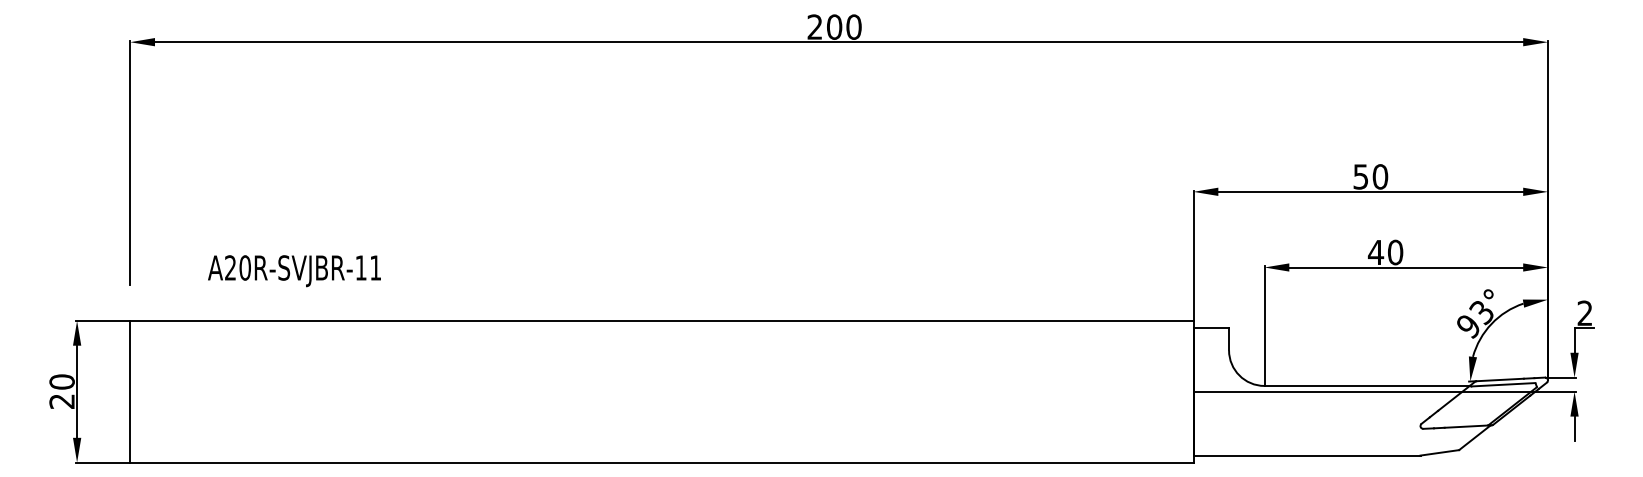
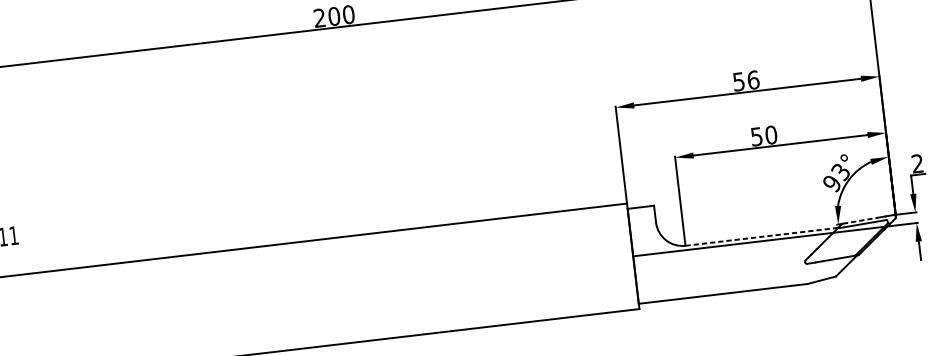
text: (1380, 176) -> (753, 79), 50 -> 56
text: (1375, 252) -> (756, 136), 40 -> 50
line: (1500, 379) -> (860, 220), solid -> dashed
line: (1367, 385) -> (762, 236), solid -> dashed

